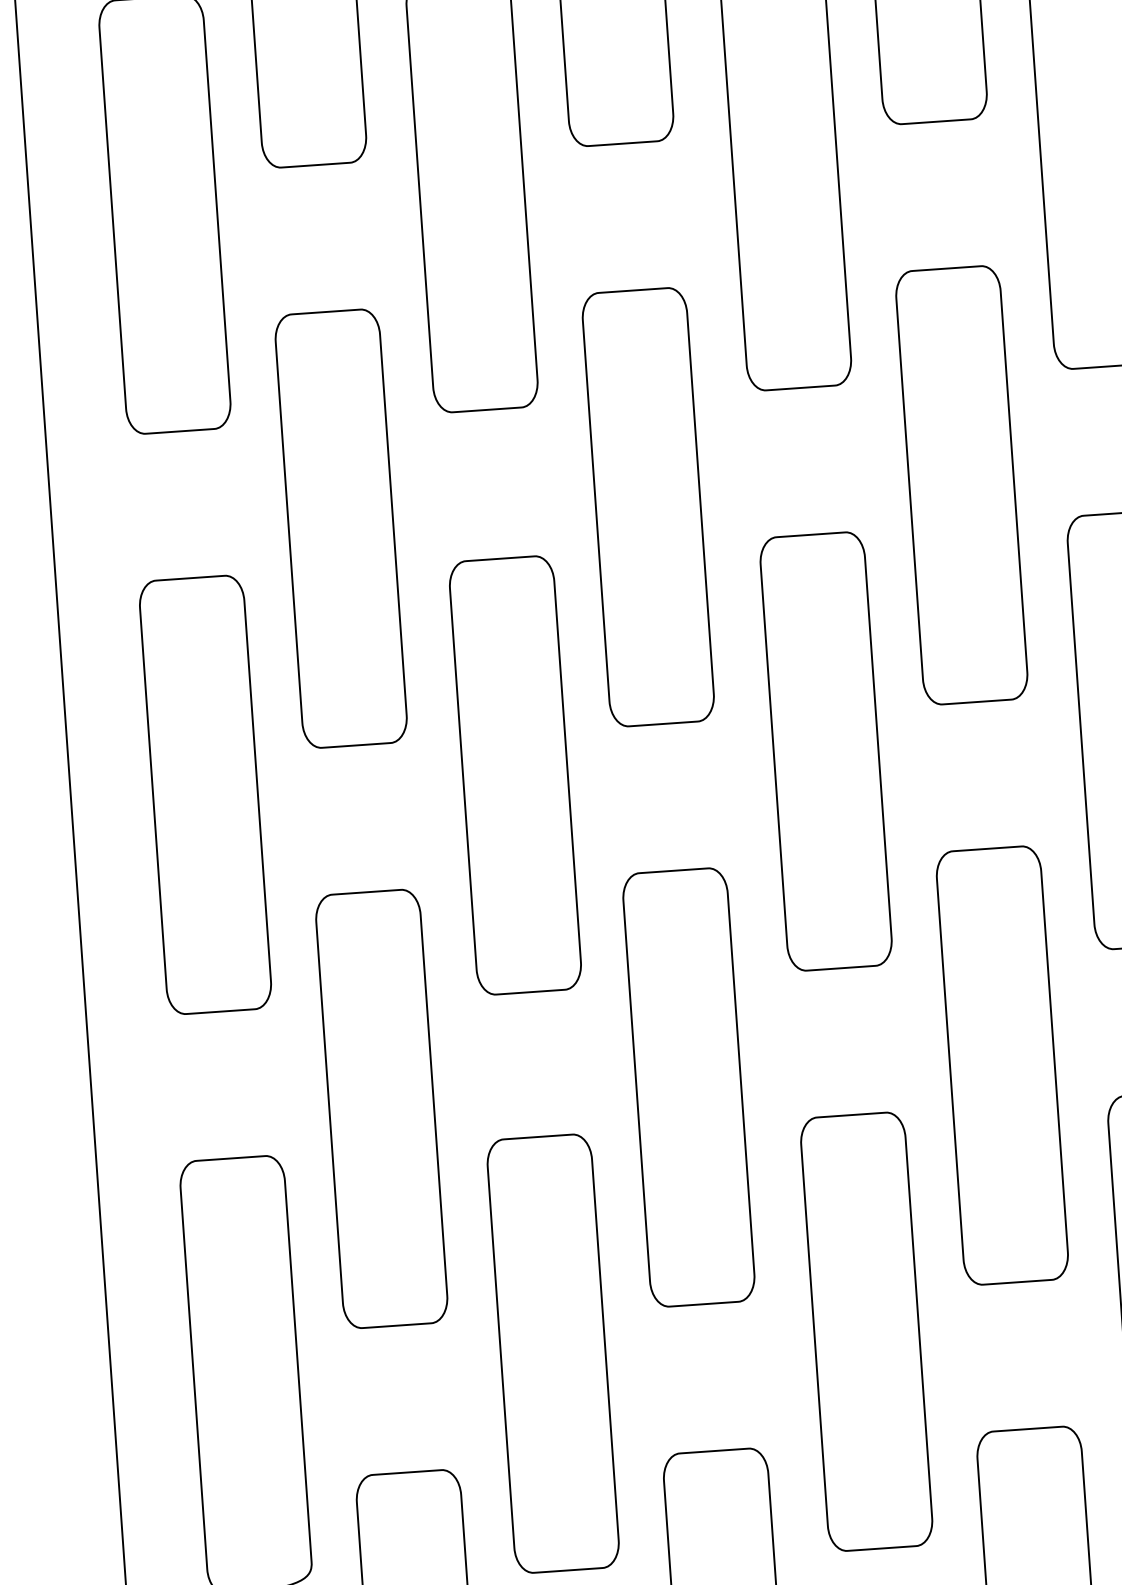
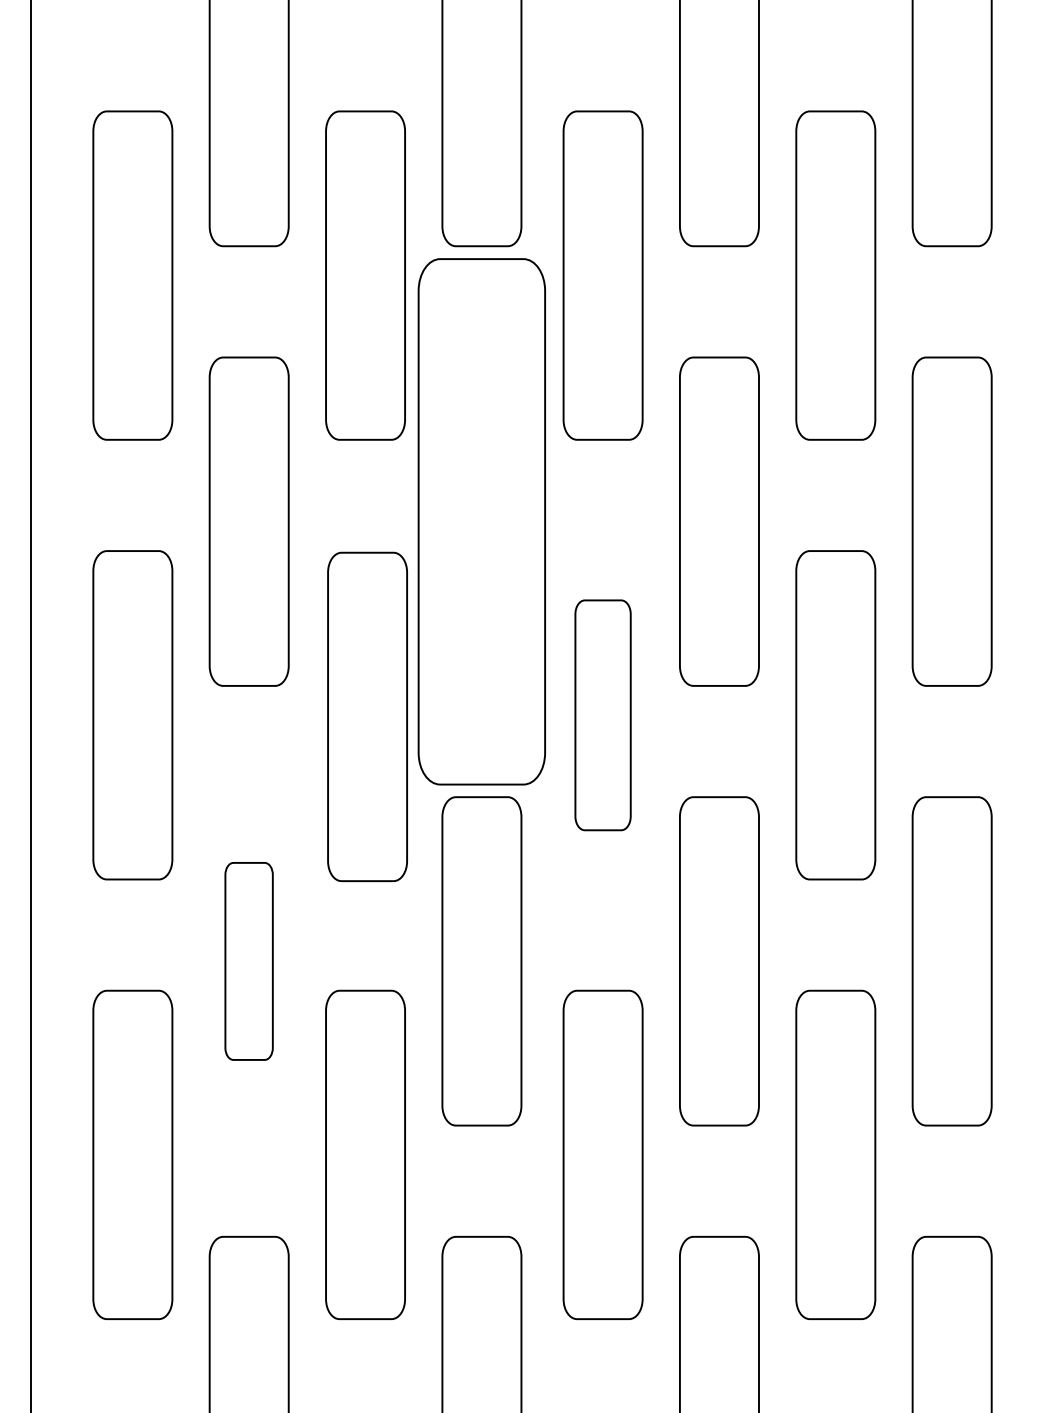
part: (647, 506) -> (481, 521), size x1.6
part: (825, 751) -> (602, 715), size x0.7
part: (380, 1109) -> (248, 961), size x0.6

